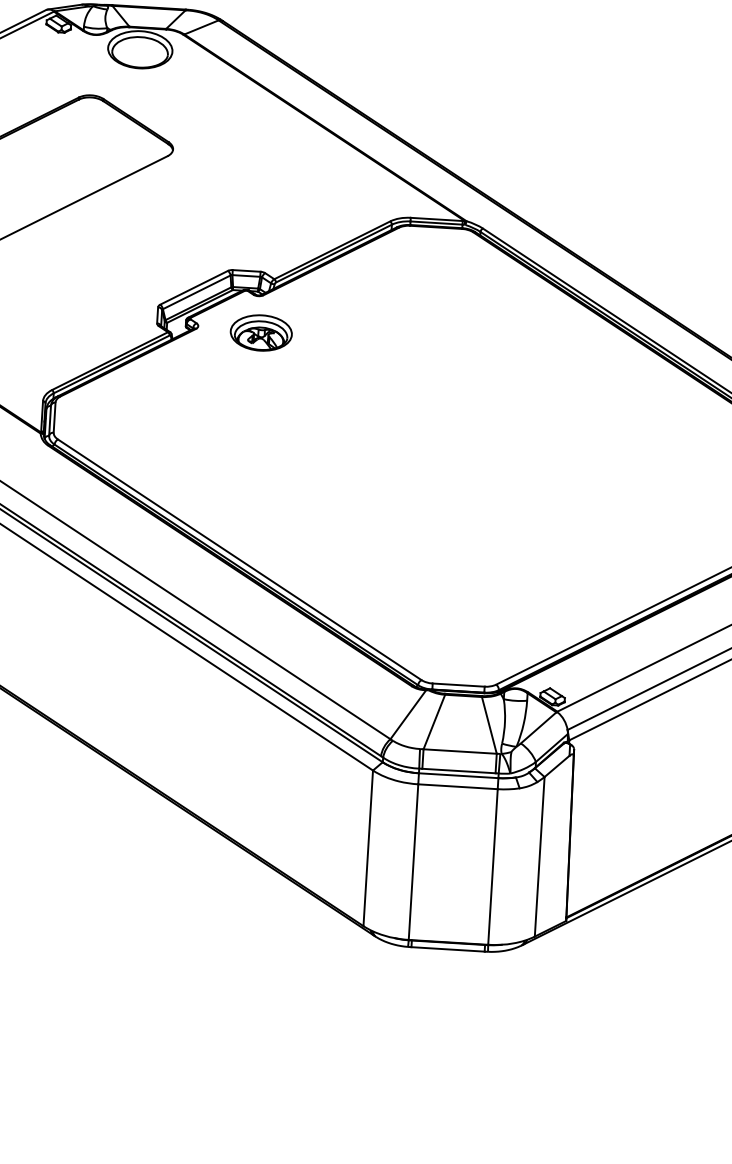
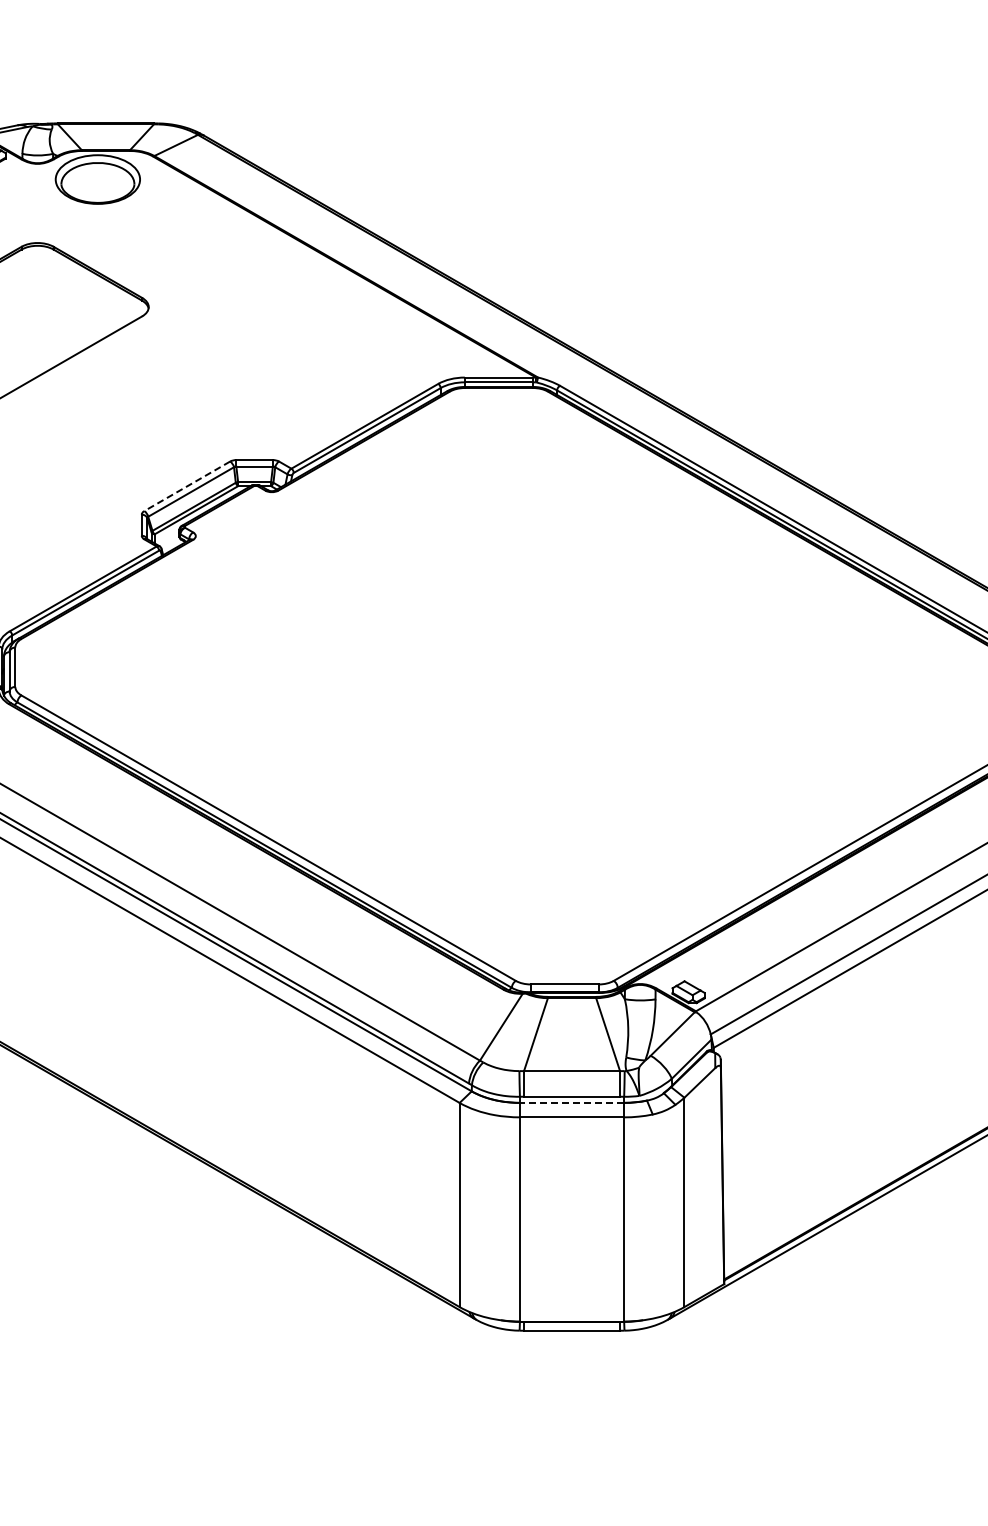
line: (194, 287) -> (187, 486), solid -> dashed
part: (261, 333) -> (278, 540), removed
line: (458, 775) -> (571, 1102), solid -> dashed

